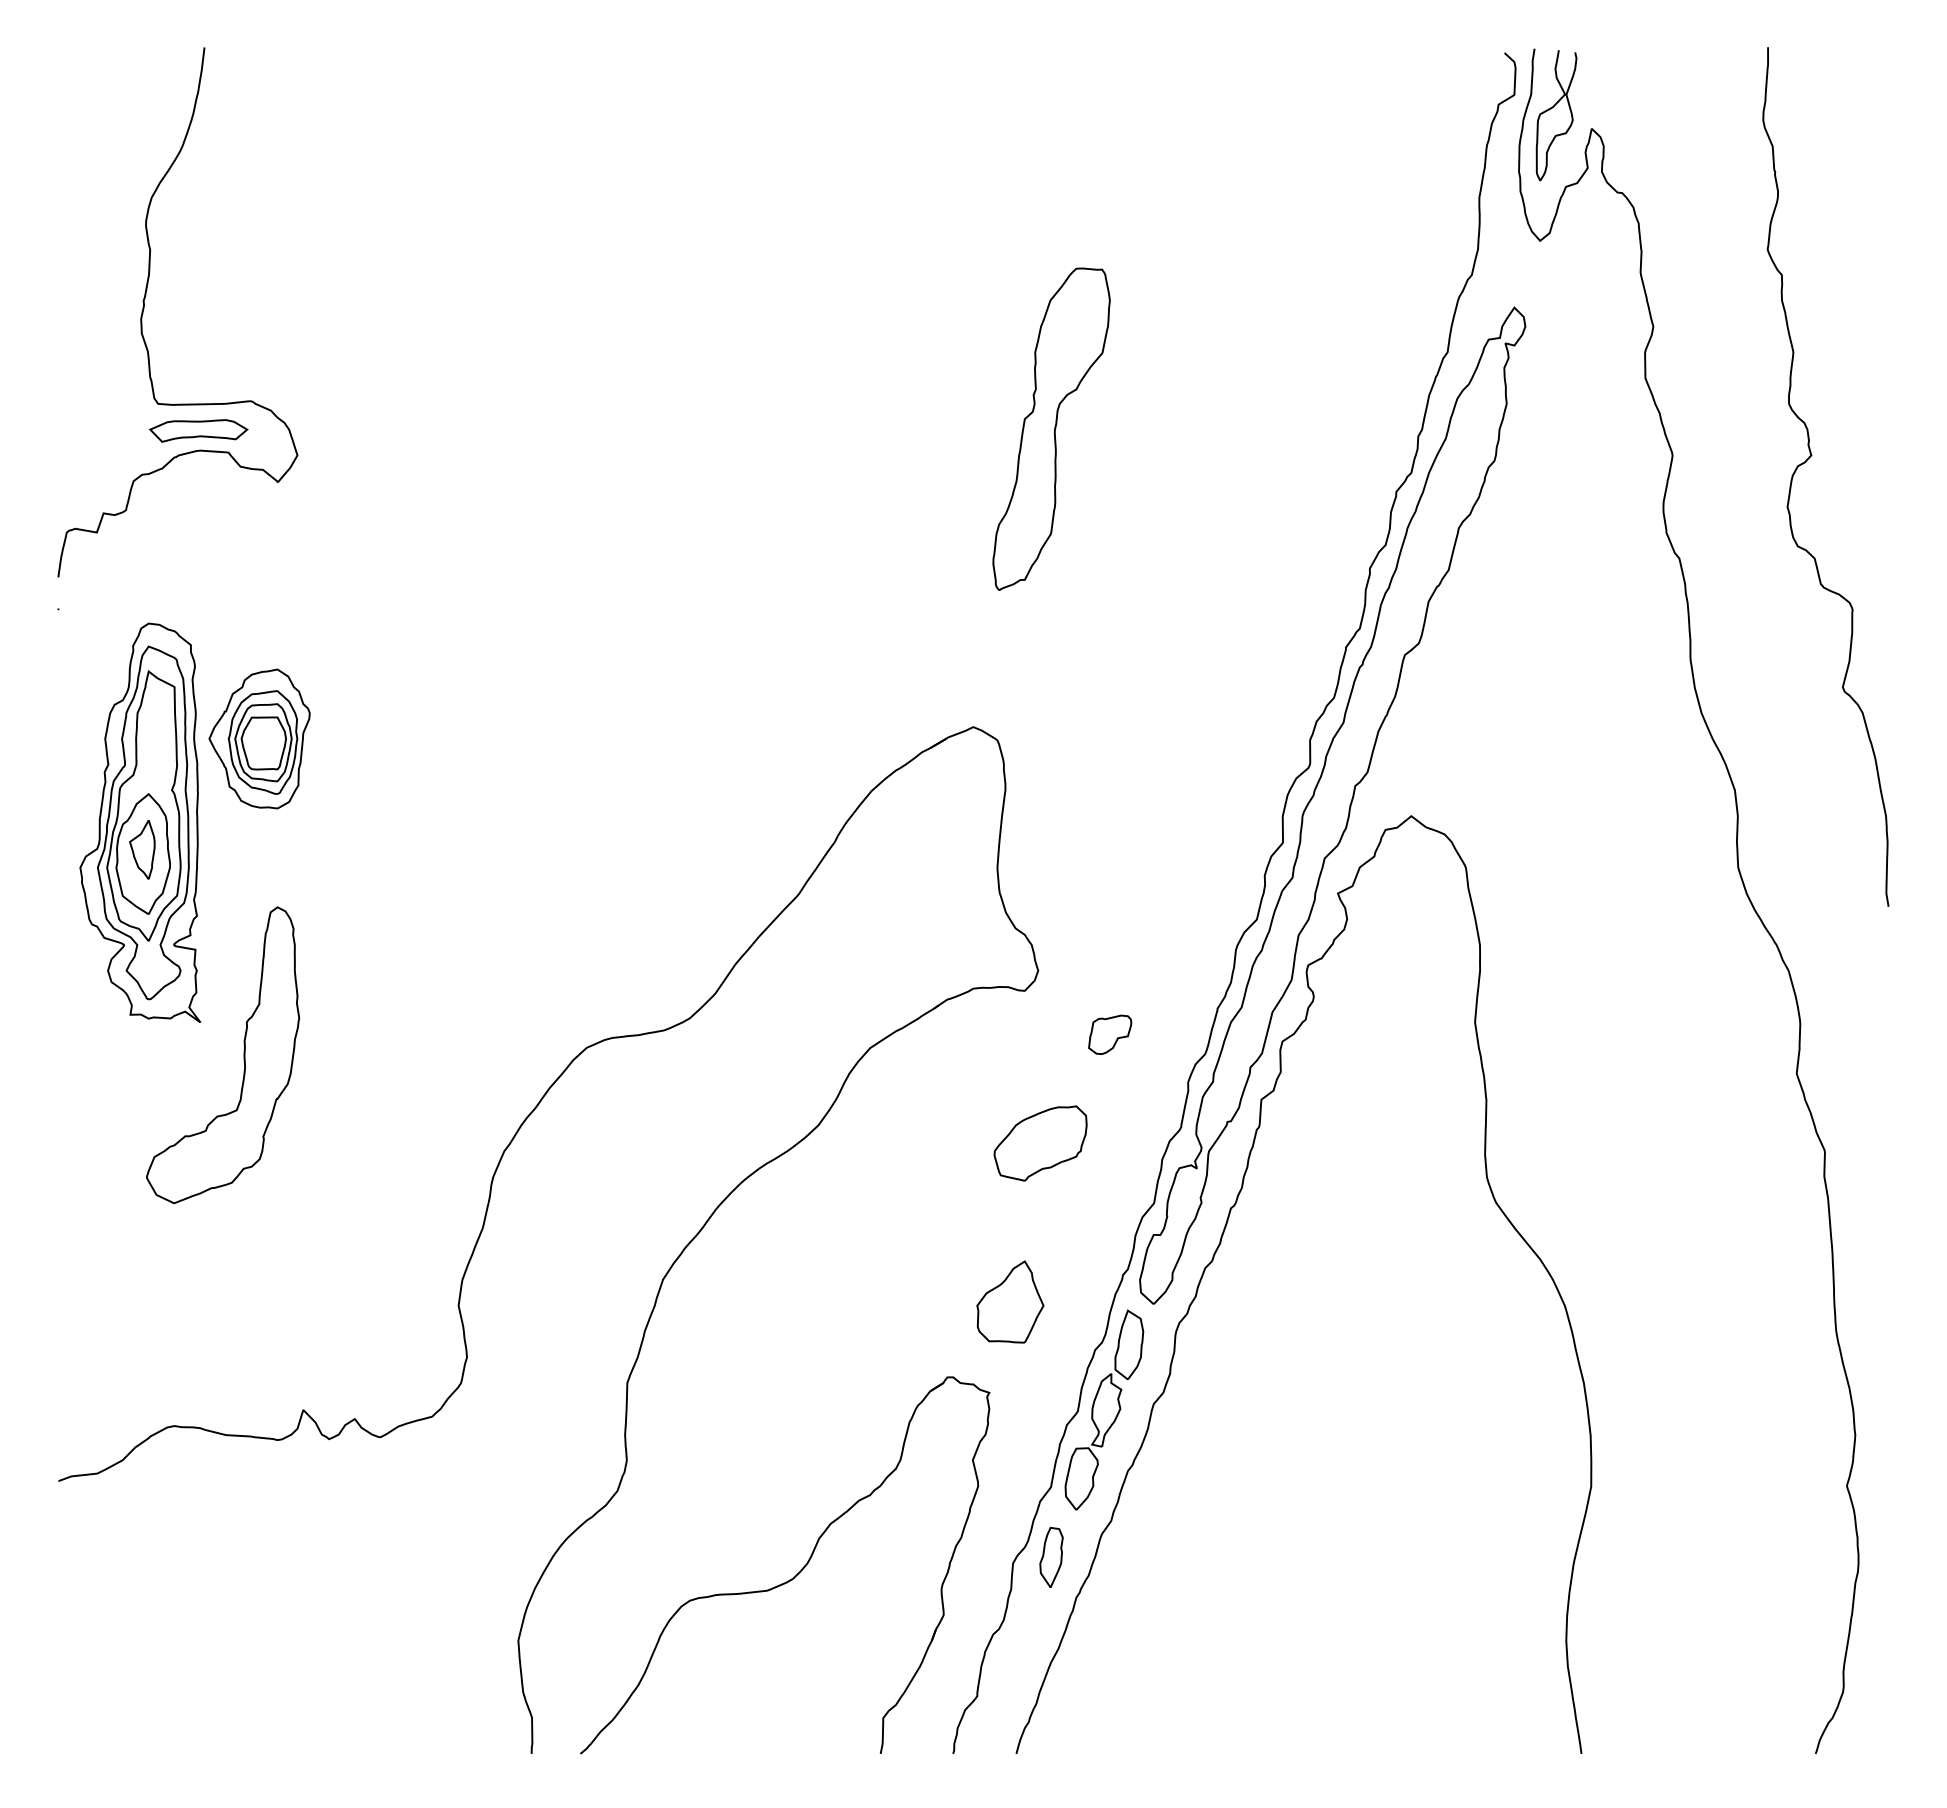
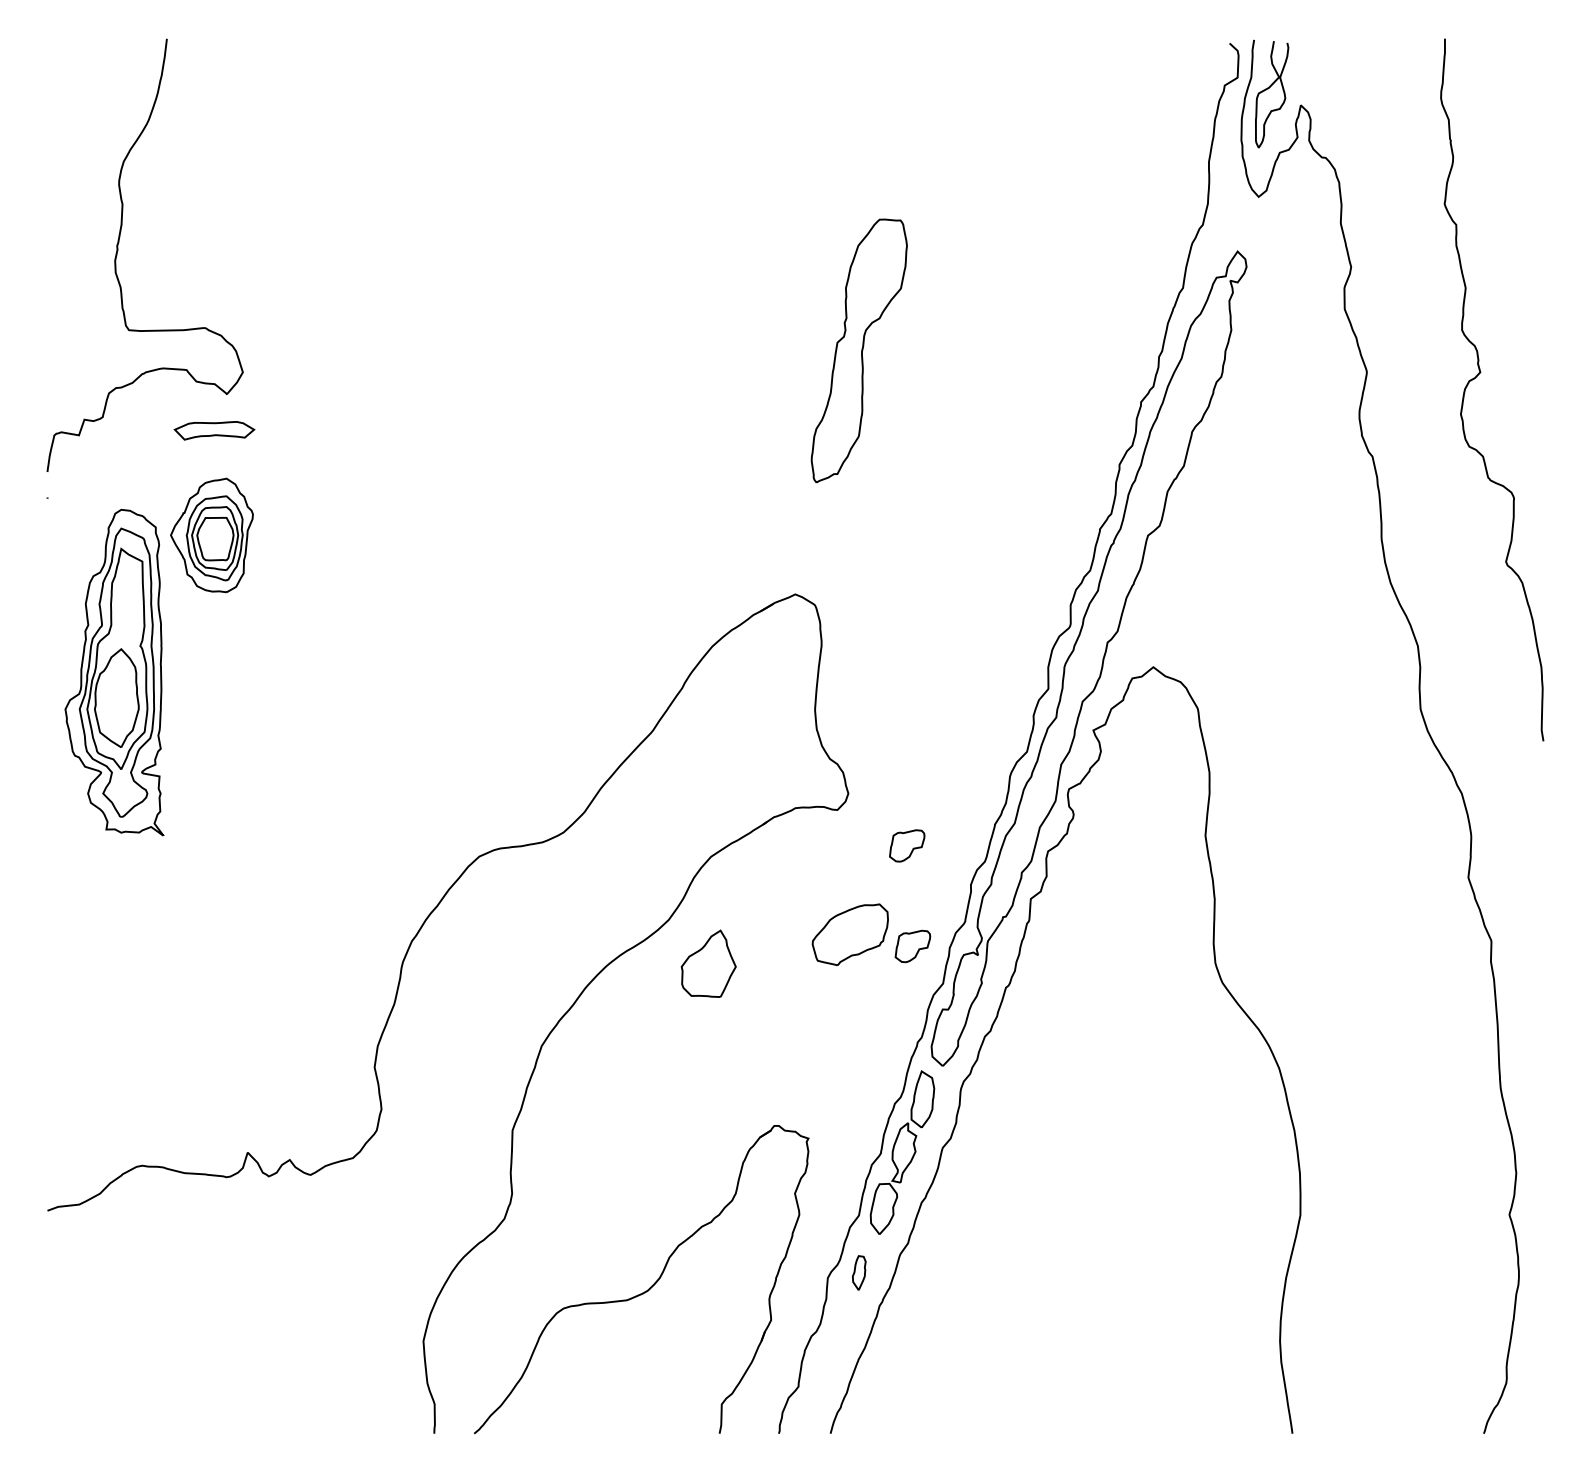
part: (198, 430) -> (214, 430), moved
part: (259, 738) -> (211, 535), moved
part: (142, 849) -> (116, 694), removed
part: (243, 1055) -> (198, 862), removed
part: (1117, 1157) -> (913, 946), added
part: (1010, 1301) -> (708, 963), moved
part: (1051, 1556) -> (859, 1272), size x0.7

